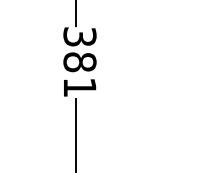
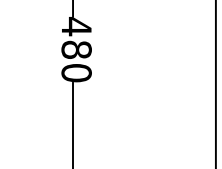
text: (79, 61) -> (76, 49), 381 -> 480

